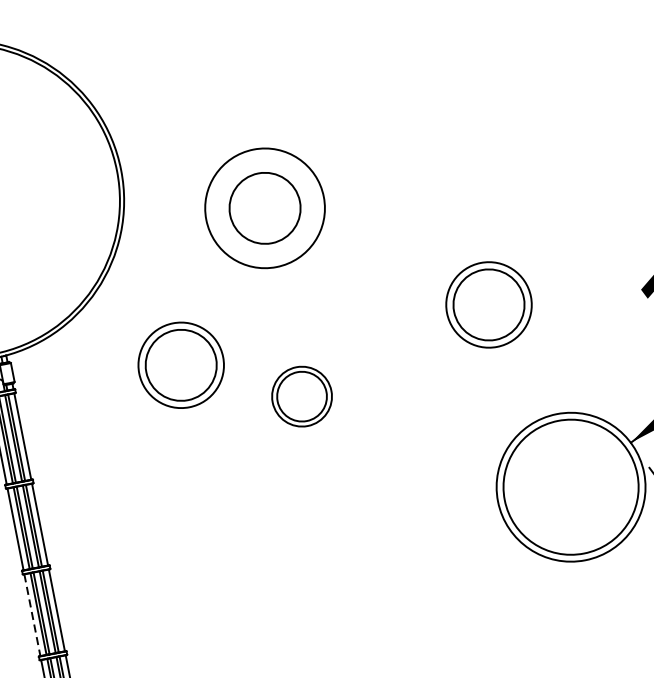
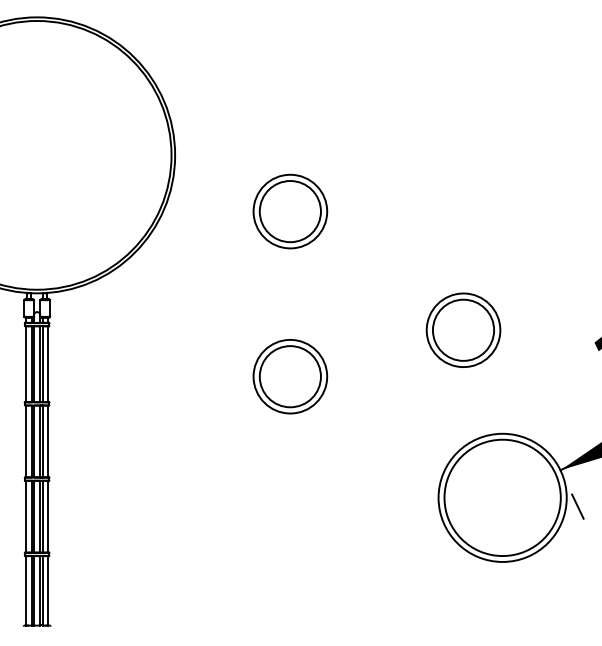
circle: (265, 208) -> (290, 211), size x0.71
part: (181, 364) -> (193, 329), removed
part: (302, 396) -> (290, 376), size x1.43
line: (32, 614) -> (26, 516), dashed -> solid

